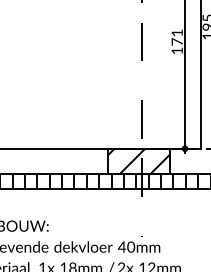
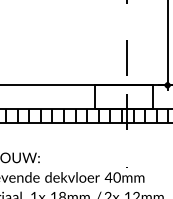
hatch: (138, 160) -> (124, 96), removed

